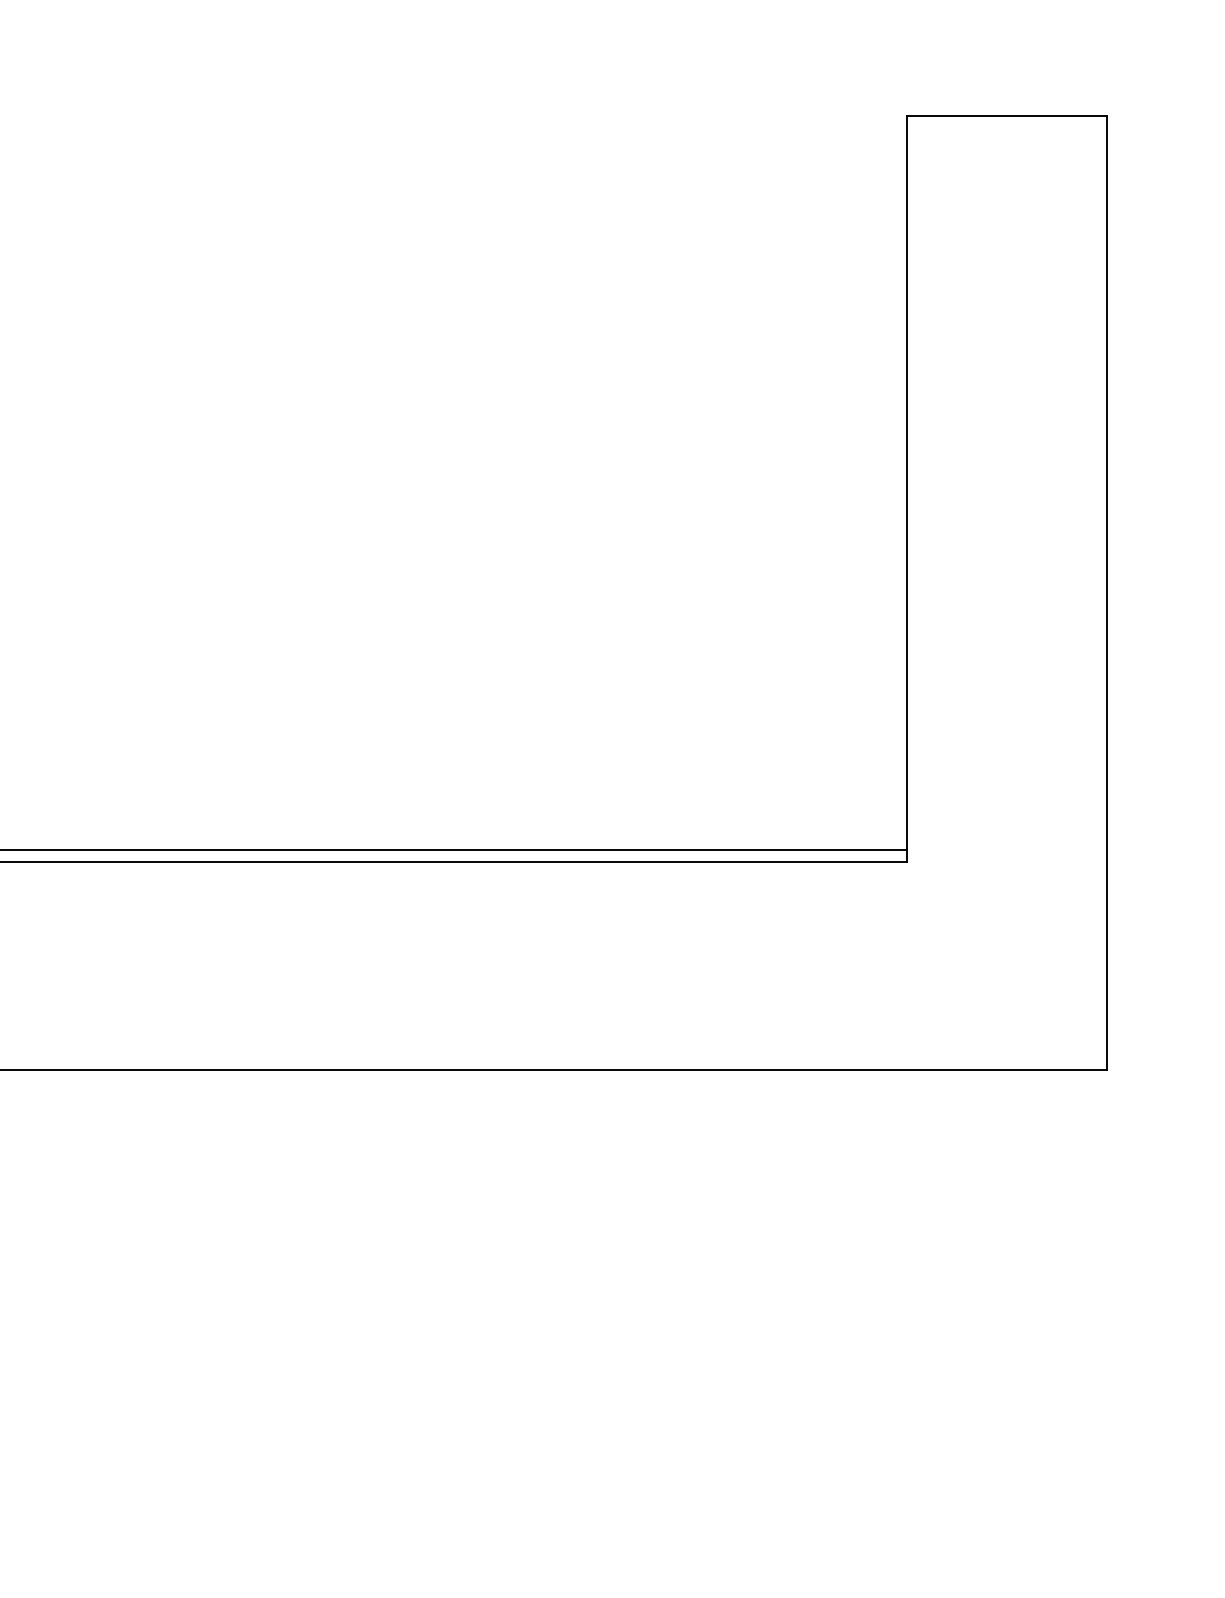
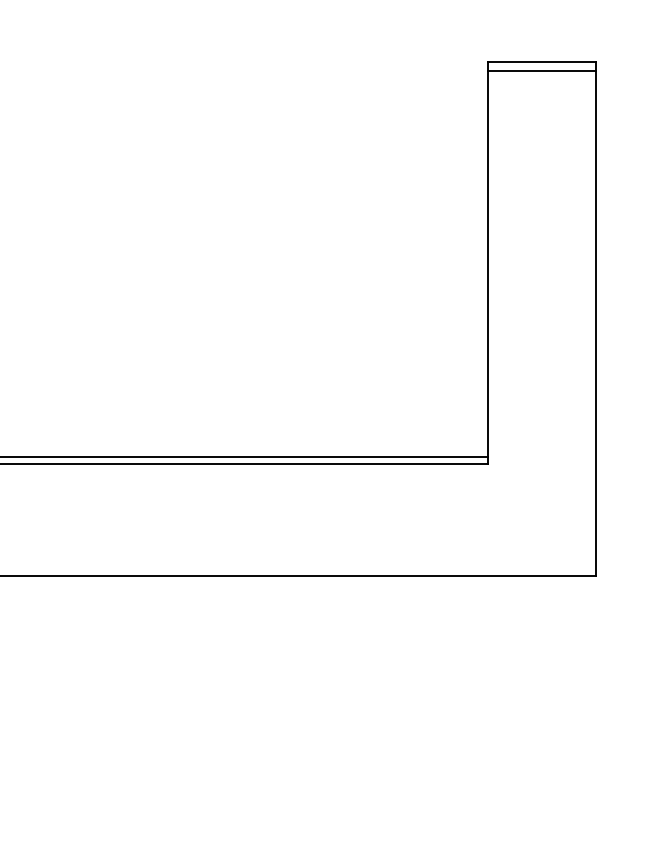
line: (1006, 130) -> (541, 70), added

